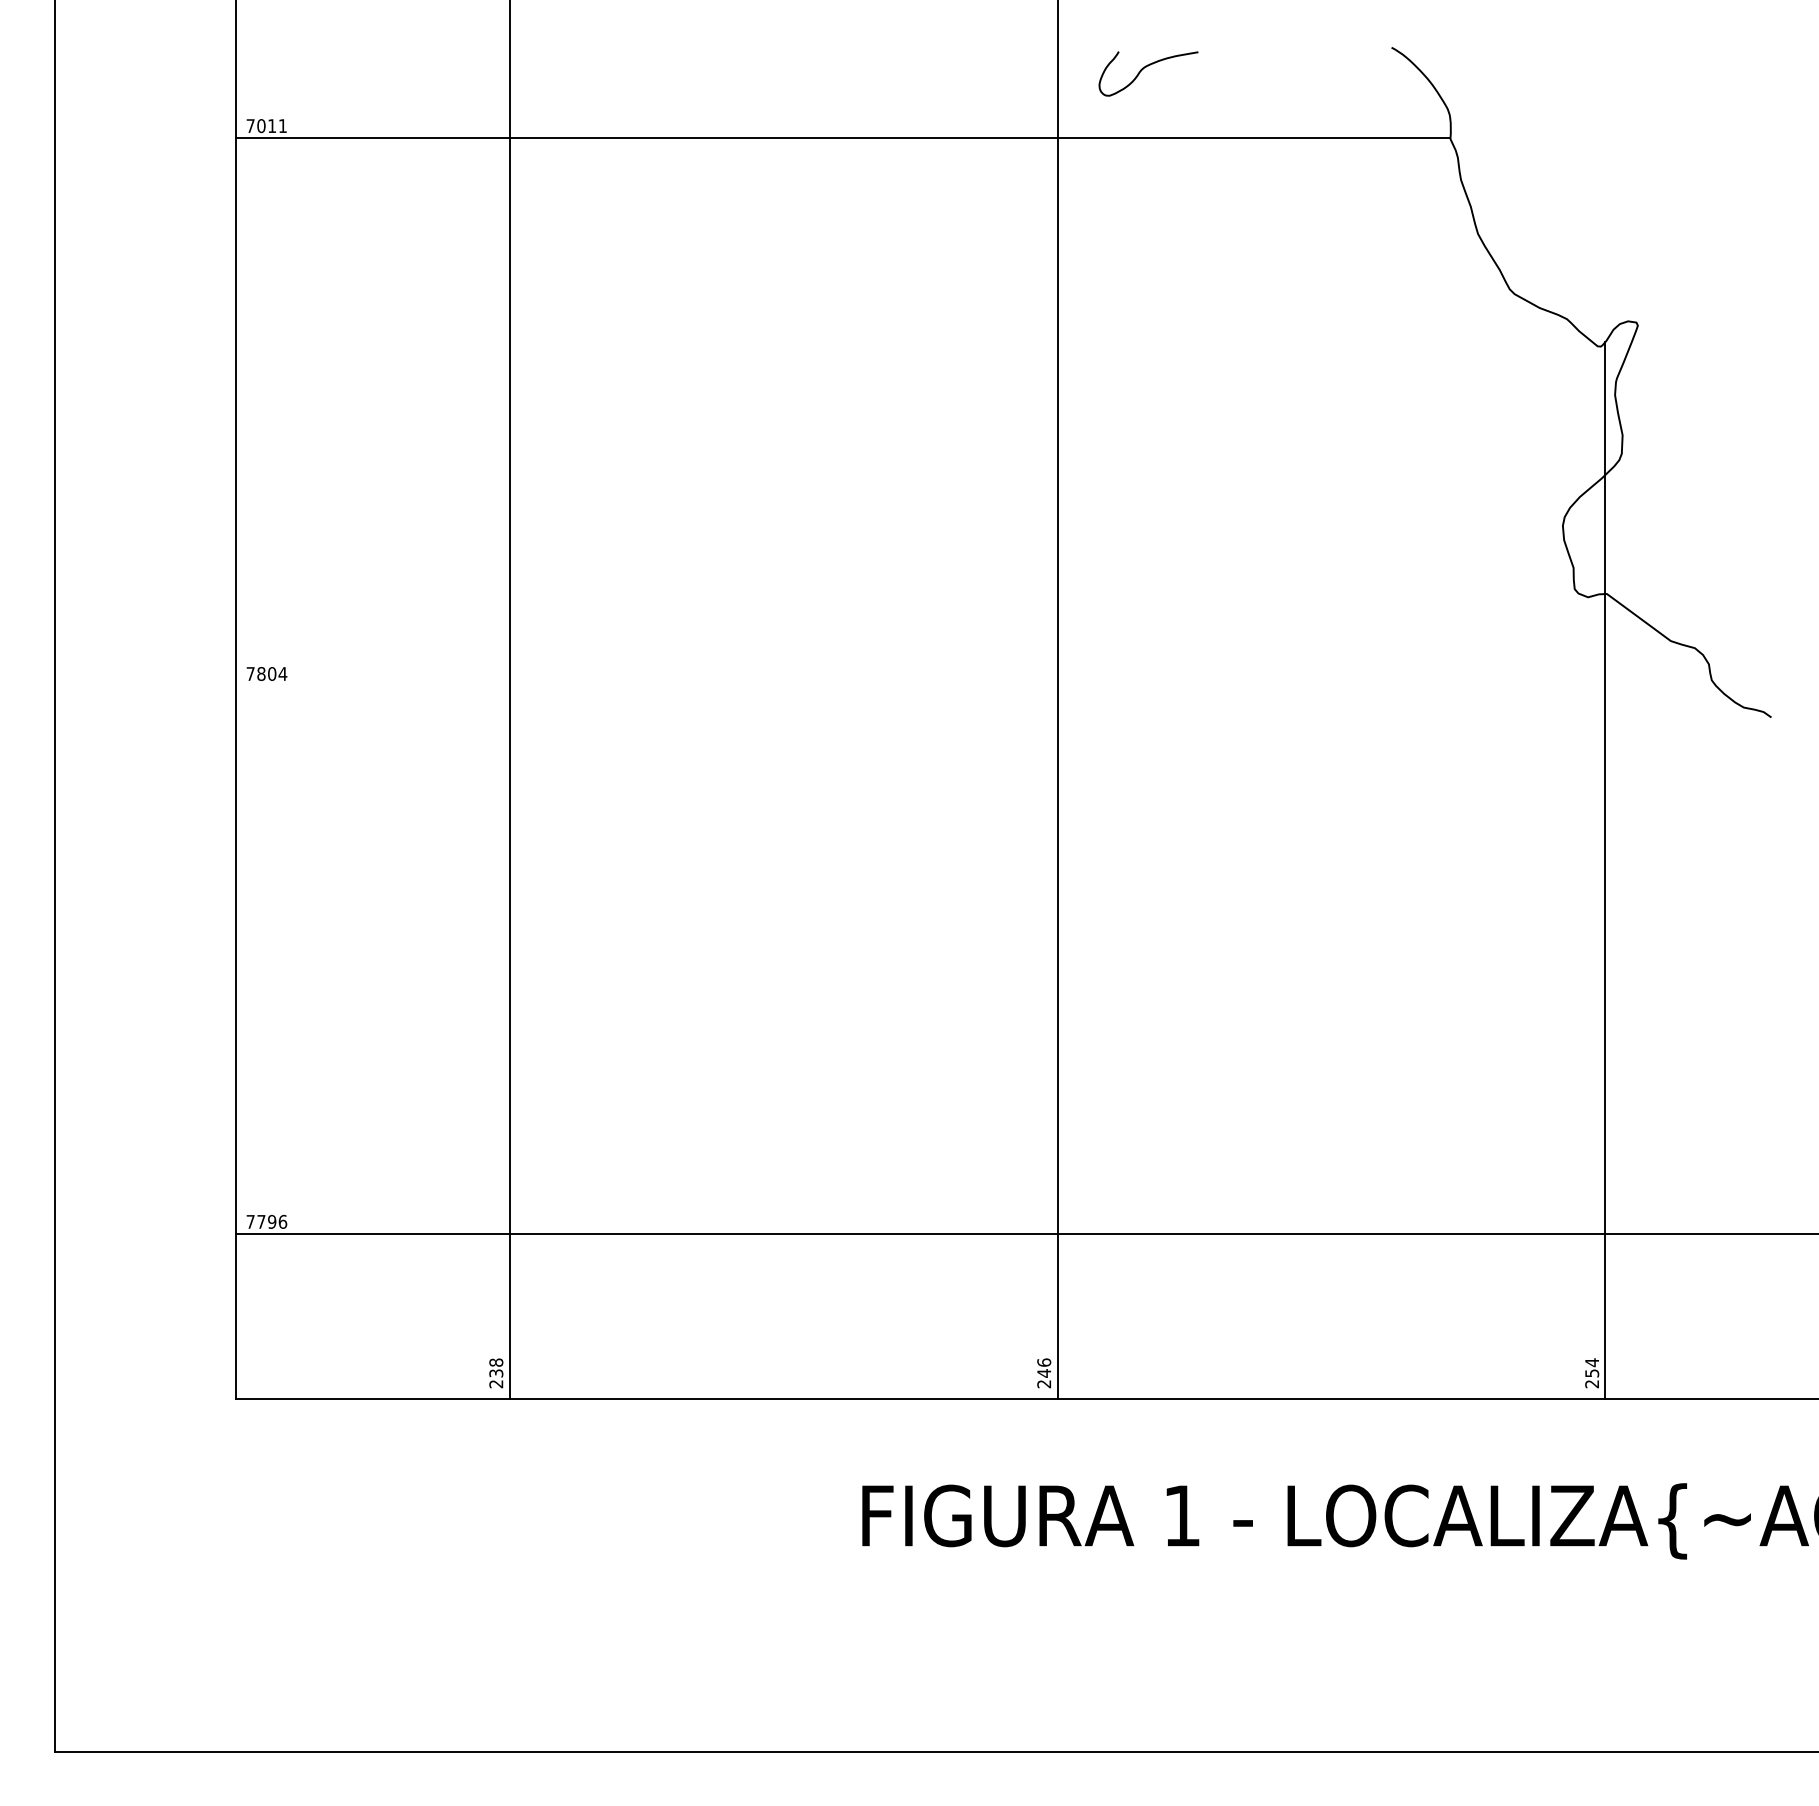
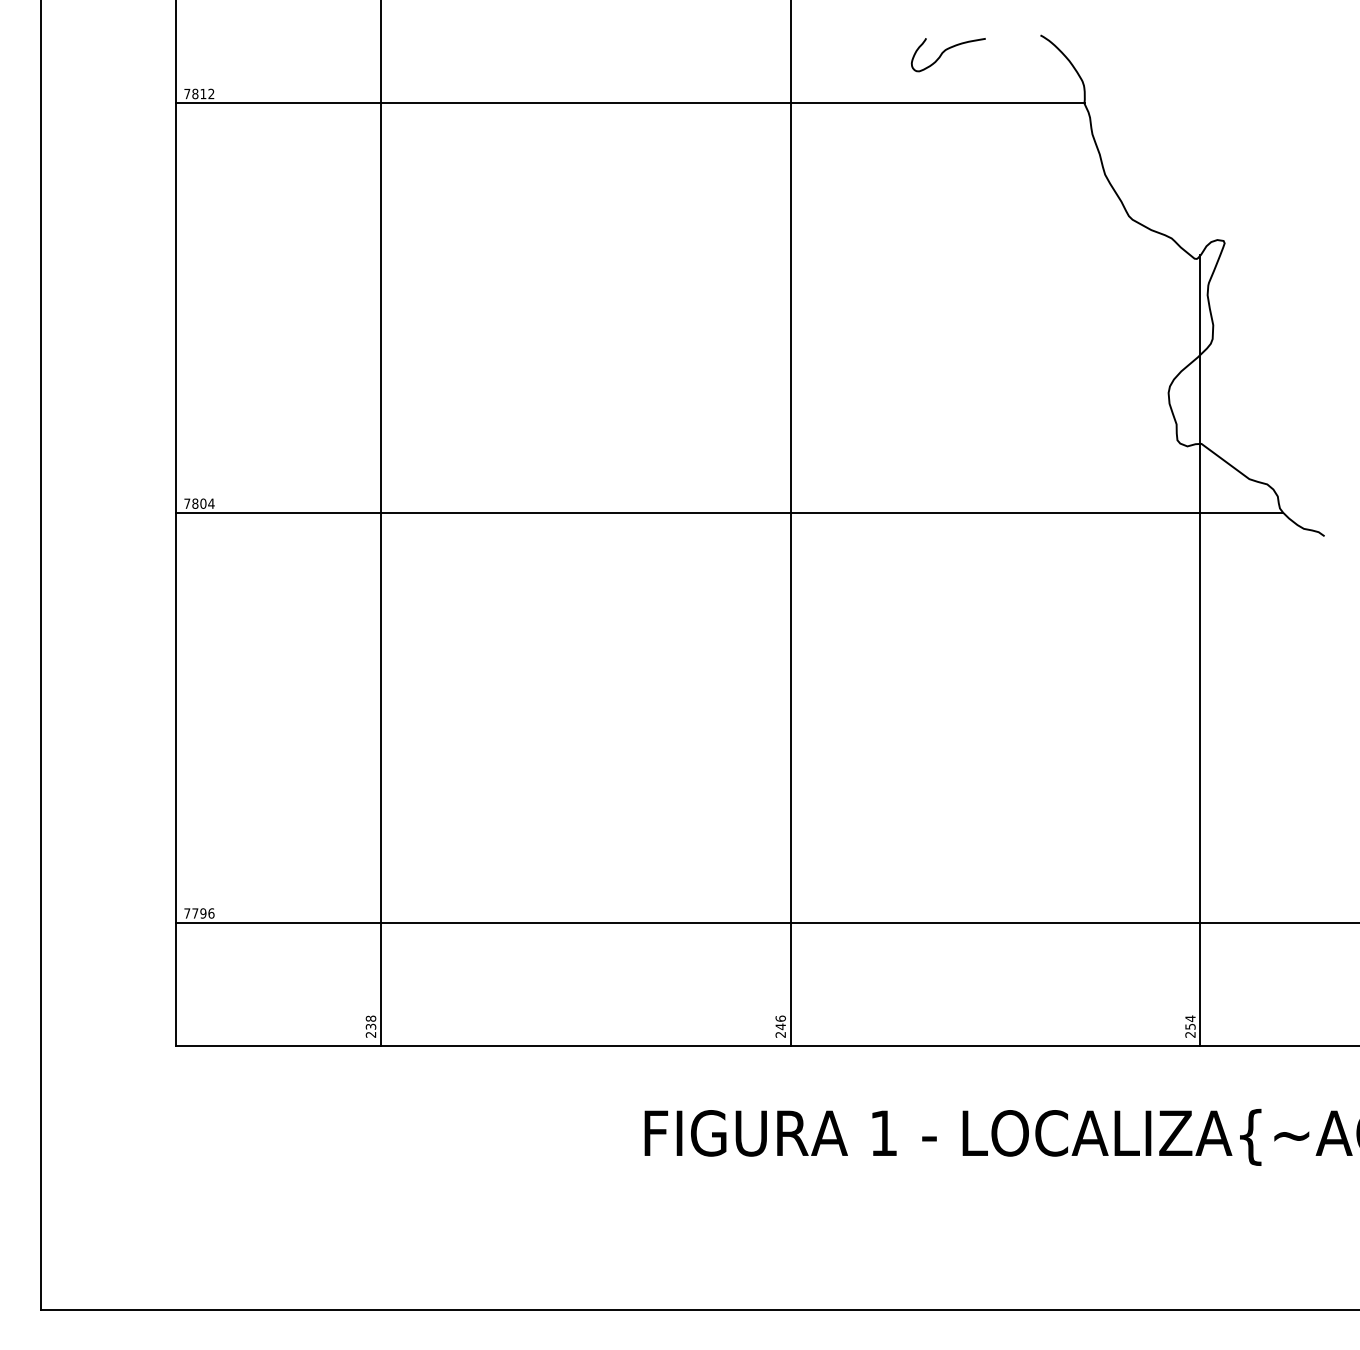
curve: (1146, 67) -> (946, 50), moved
text: (271, 125) -> (202, 93), 7011 -> 7812
line: (975, 686) -> (729, 513), added

